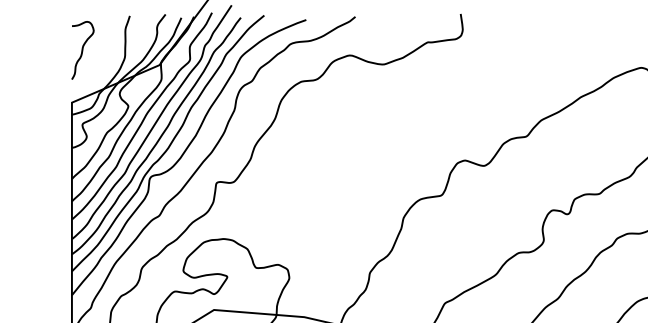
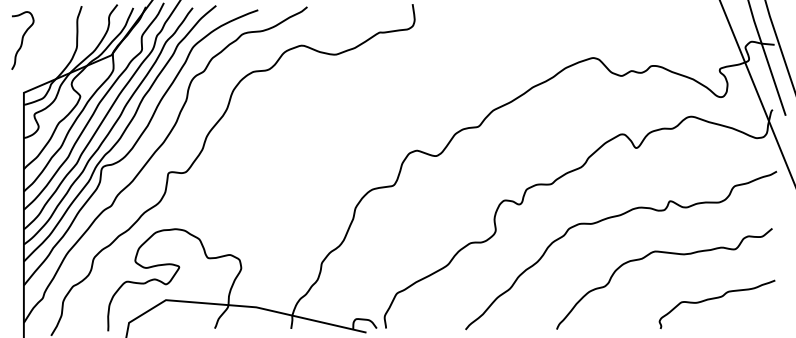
curve: (82, 50) -> (22, 40), moved

